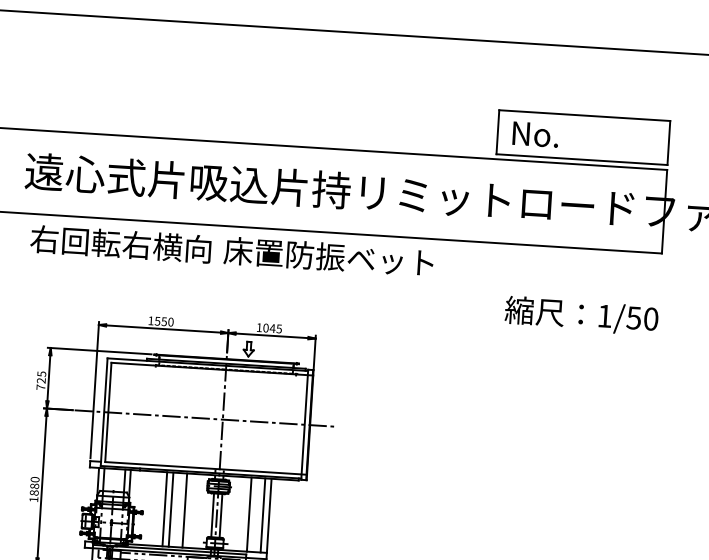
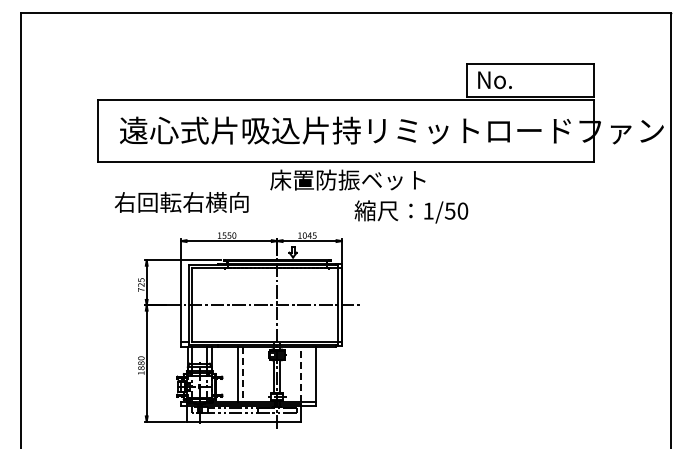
text: (120, 244) -> (181, 202), moved
text: (581, 315) -> (411, 211), moved
line: (185, 509) -> (253, 373), removed
line: (171, 510) -> (243, 374), solid -> dashed
line: (249, 513) -> (301, 373), solid -> dashed
line: (263, 514) -> (311, 373), removed

